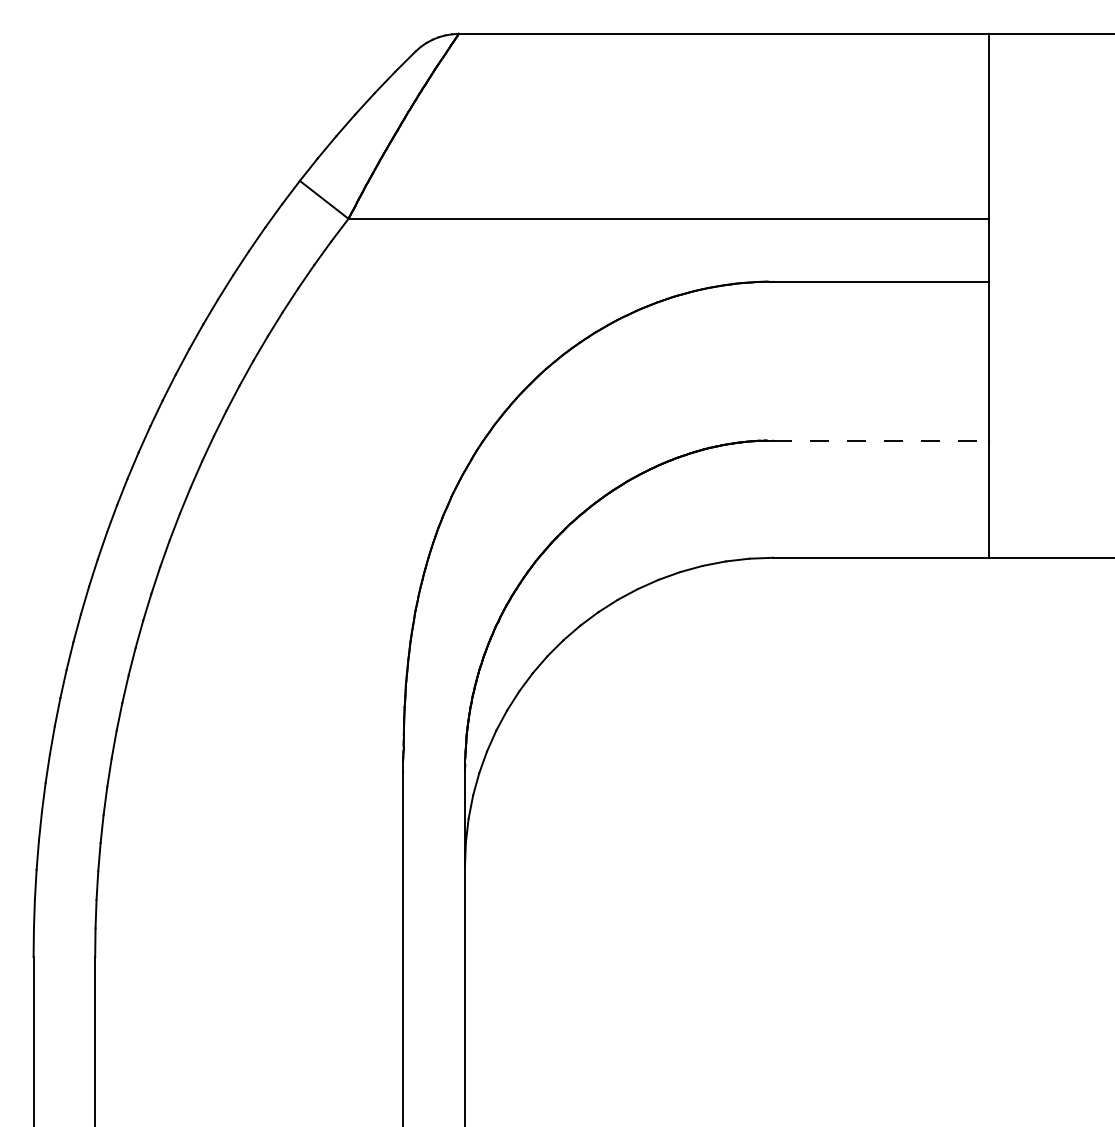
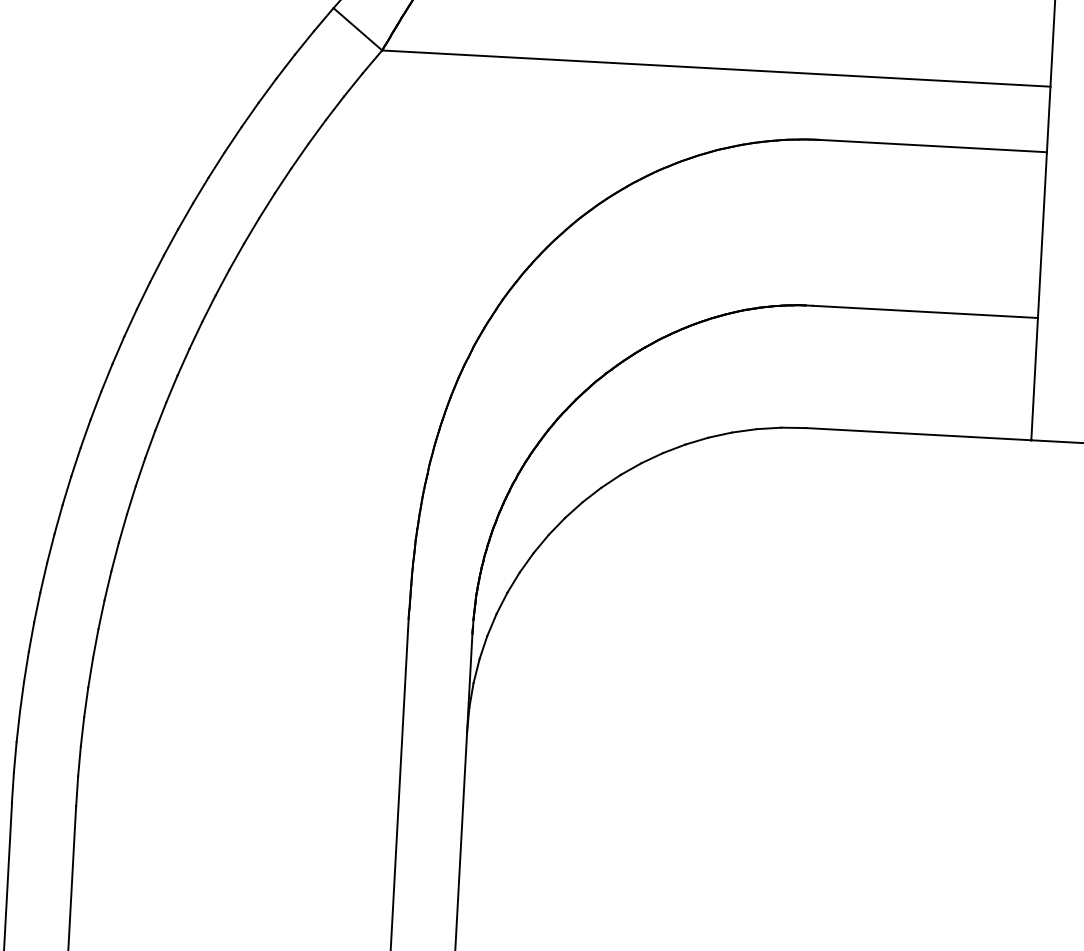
line: (881, 440) -> (925, 311), dashed -> solid

